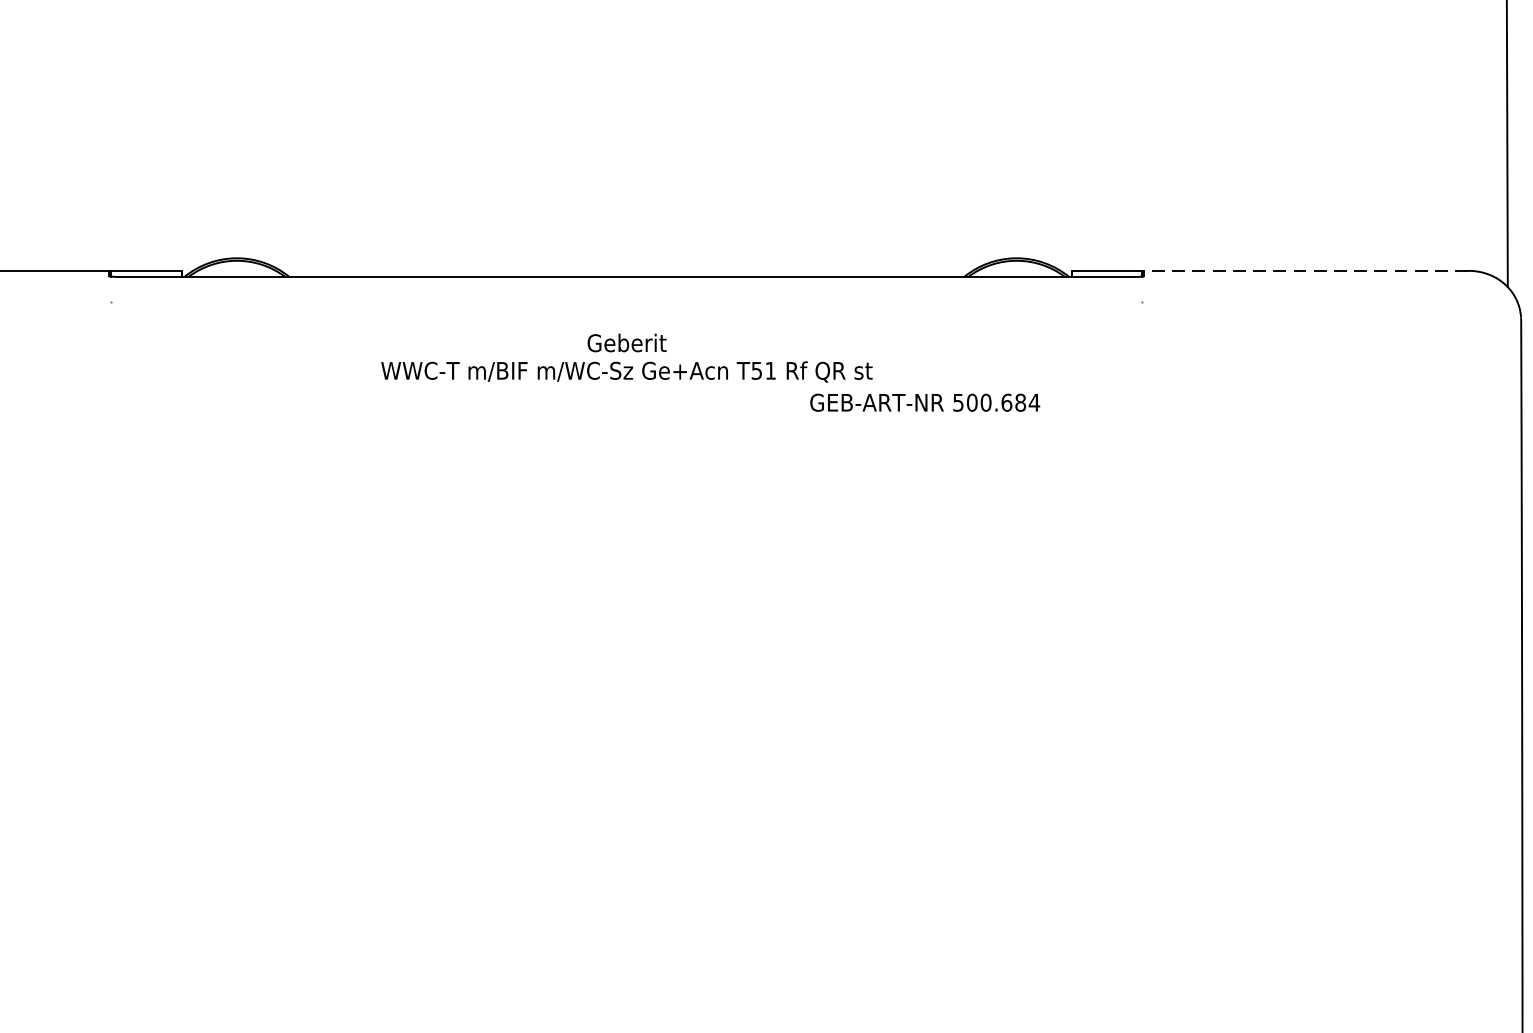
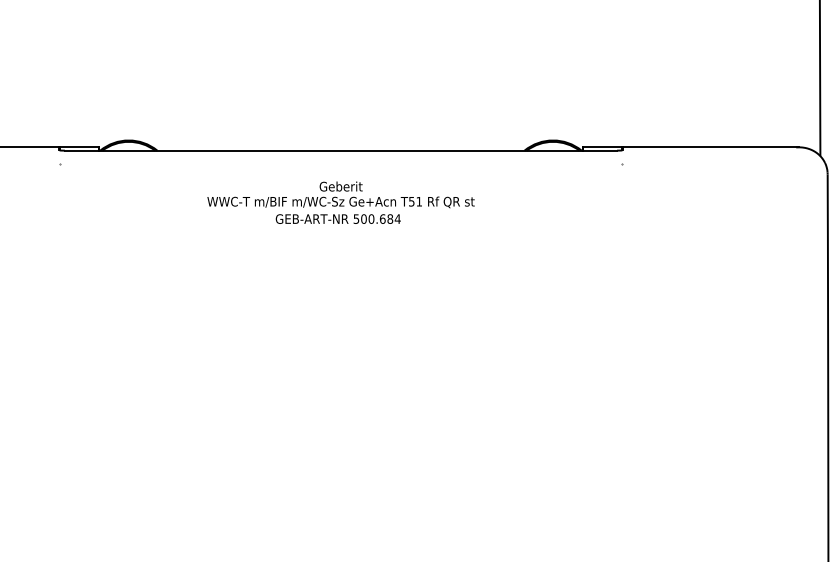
line: (1305, 271) -> (710, 147), dashed -> solid
text: (923, 401) -> (337, 218), moved

